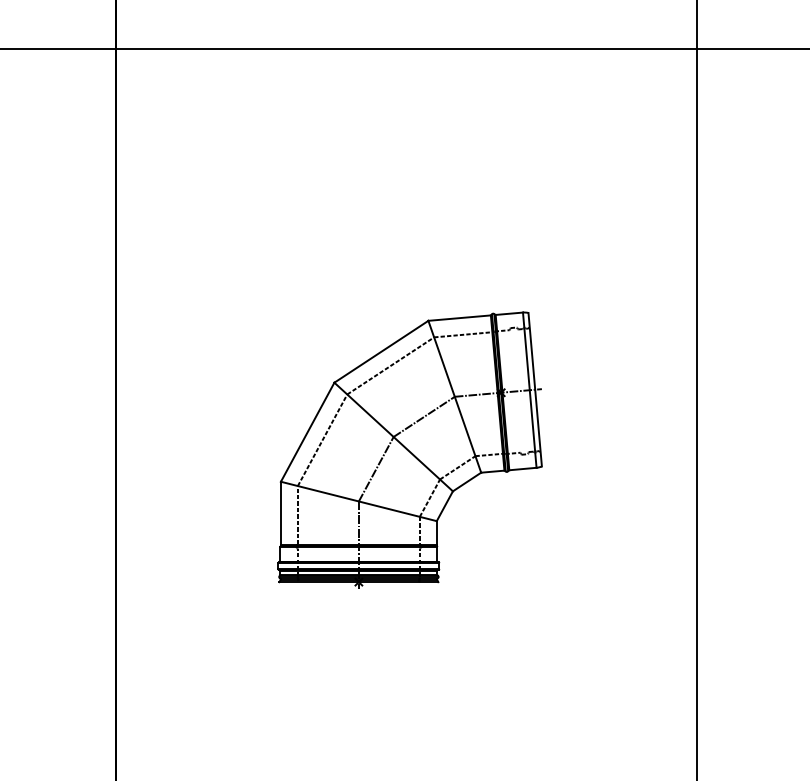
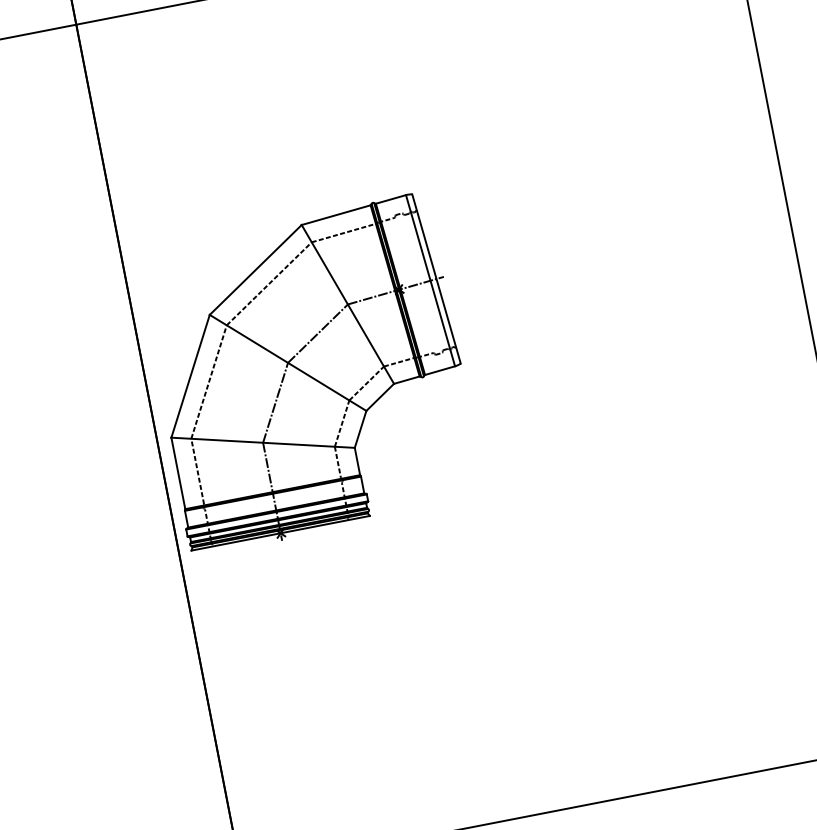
part: (409, 449) -> (308, 373), moved

